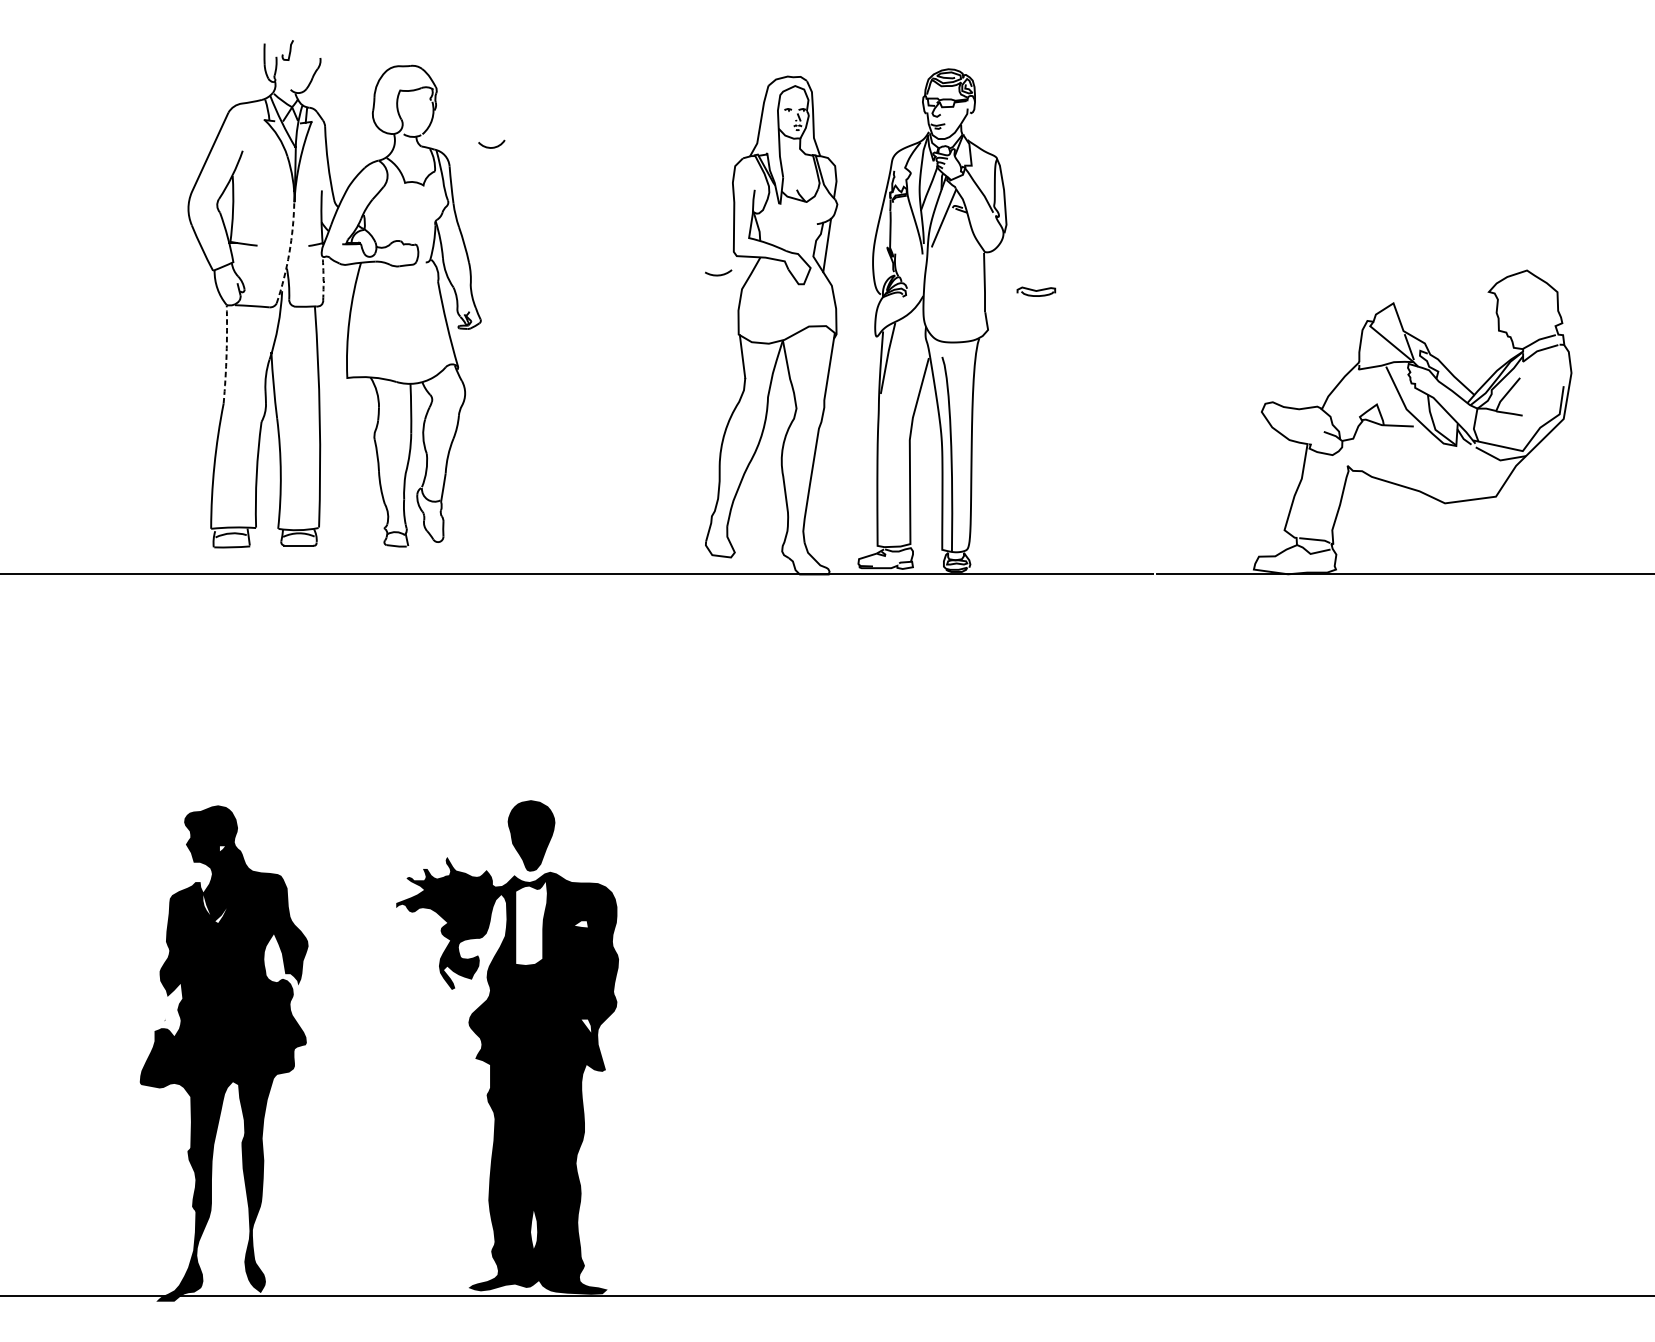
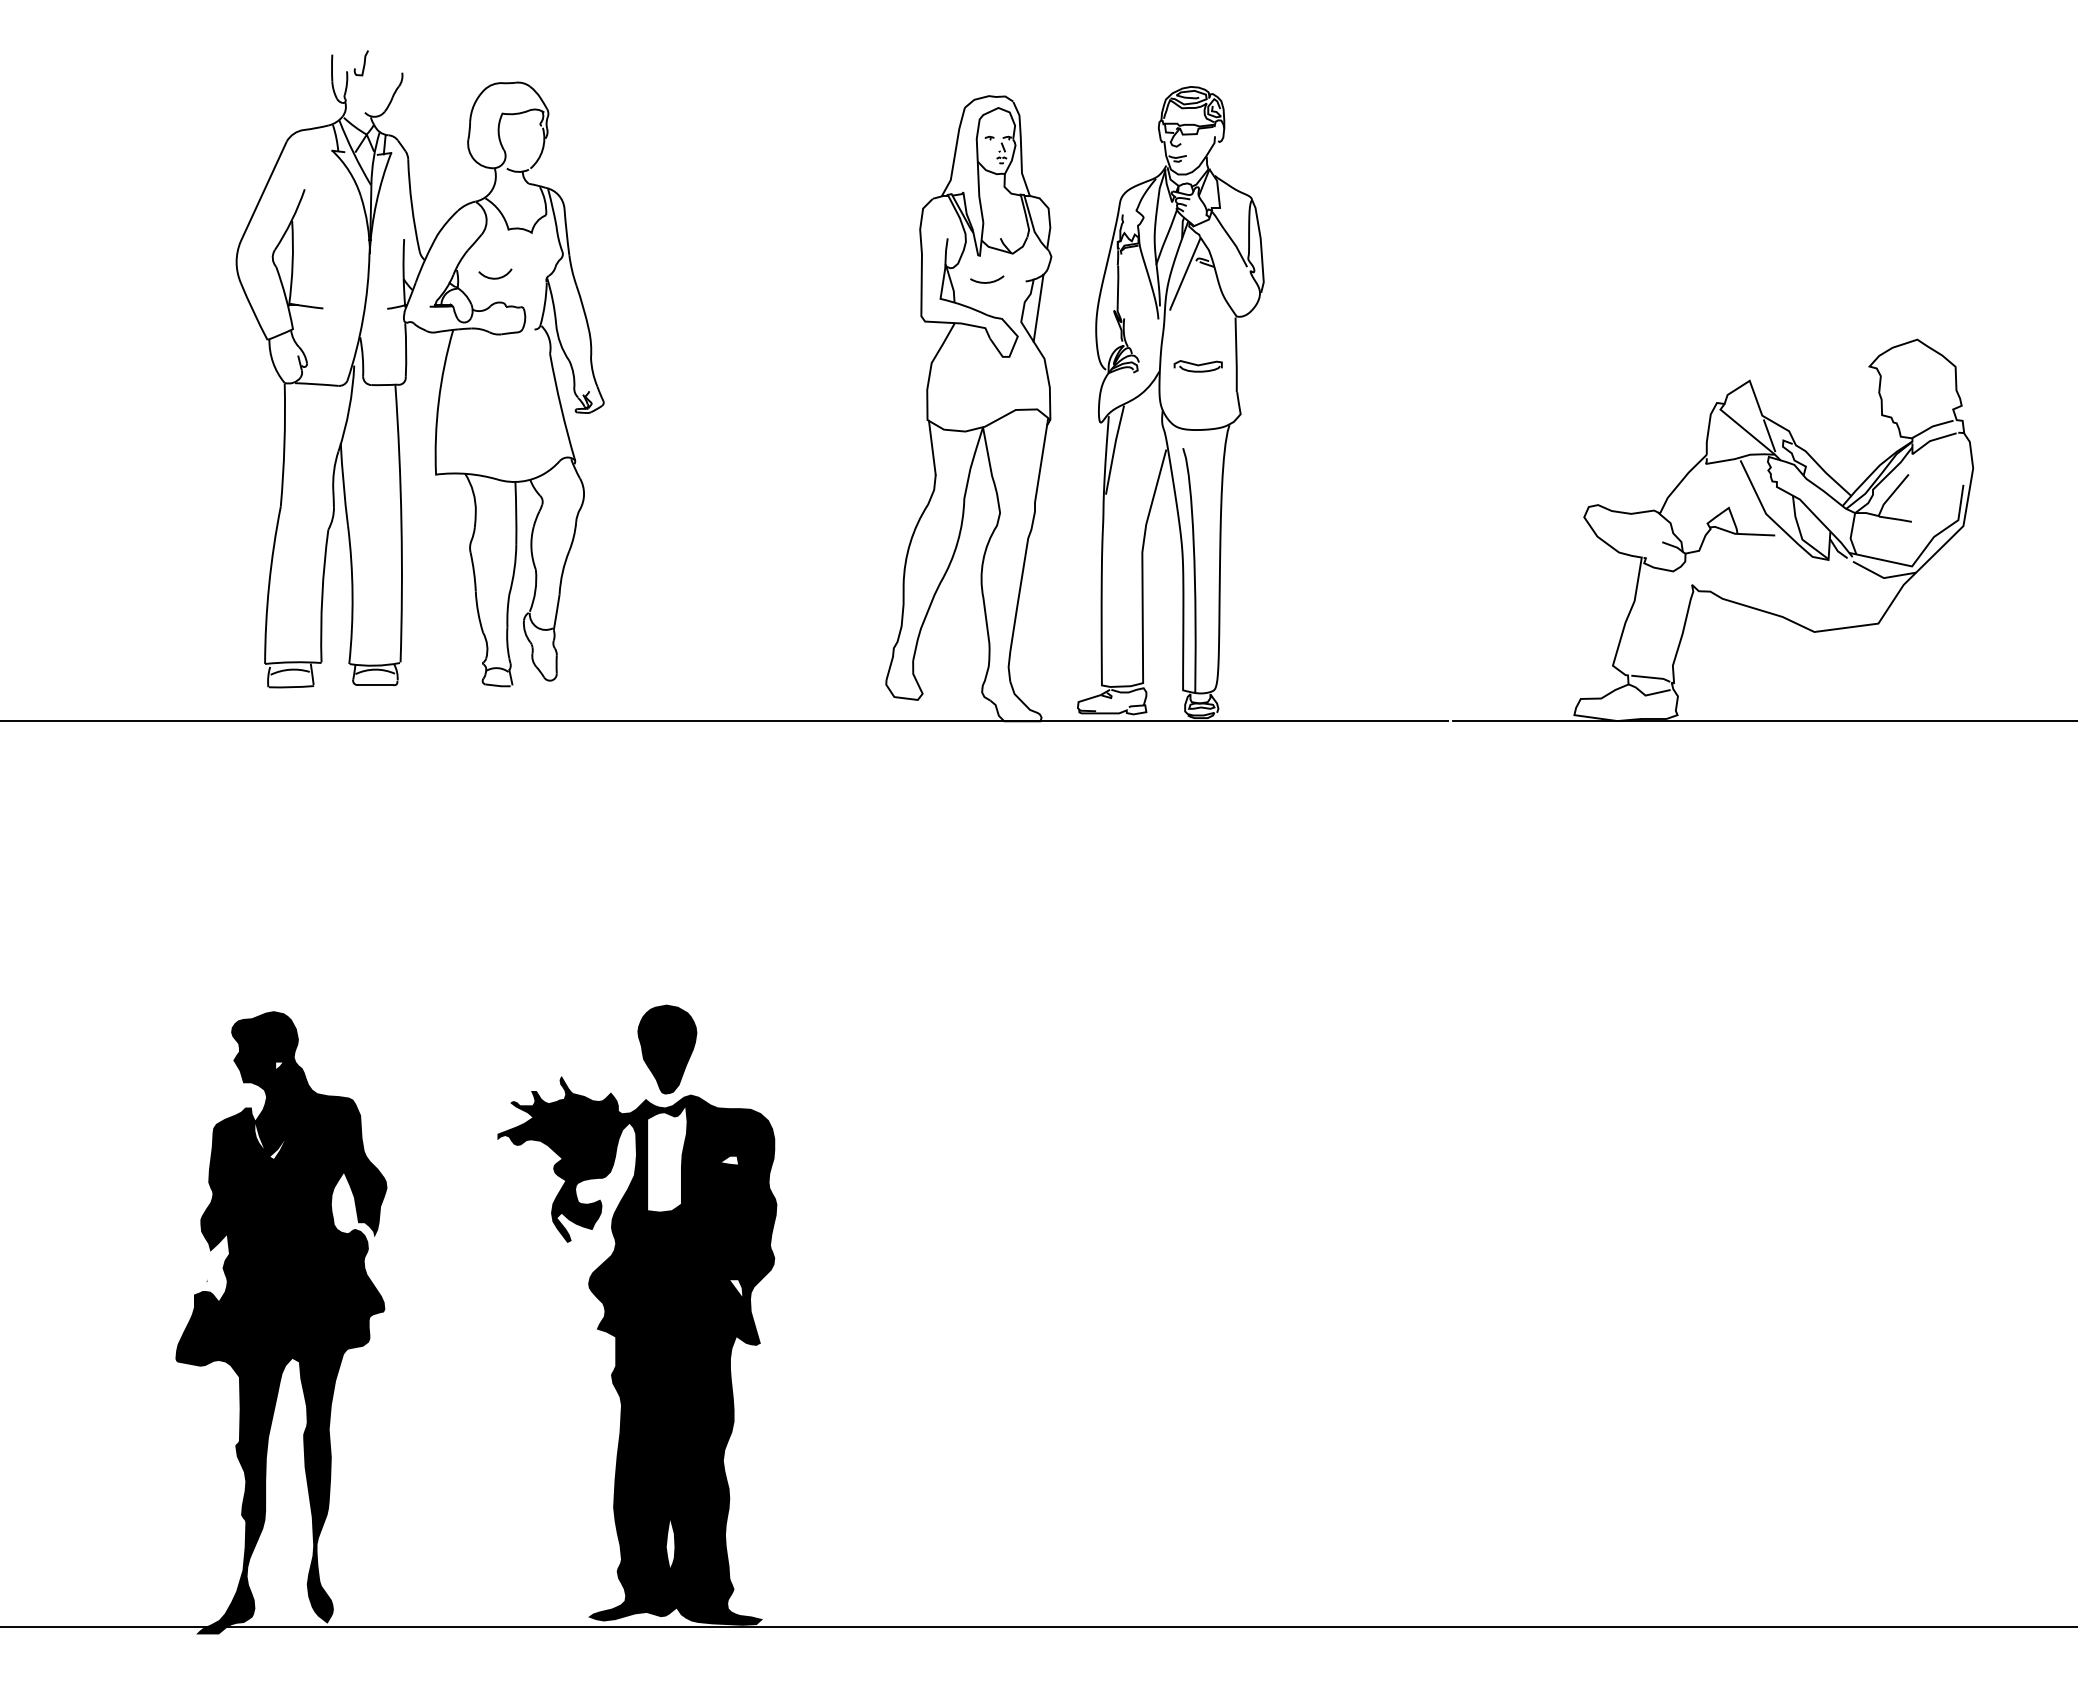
arc: (491, 146) -> (495, 277), moved
arc: (289, 253) -> (363, 318), dashed -> solid
arc: (718, 274) -> (987, 281), moved
arc: (323, 279) -> (406, 350), dashed -> solid
part: (1035, 291) -> (1197, 366), moved
arc: (226, 354) -> (284, 445), dashed -> solid

